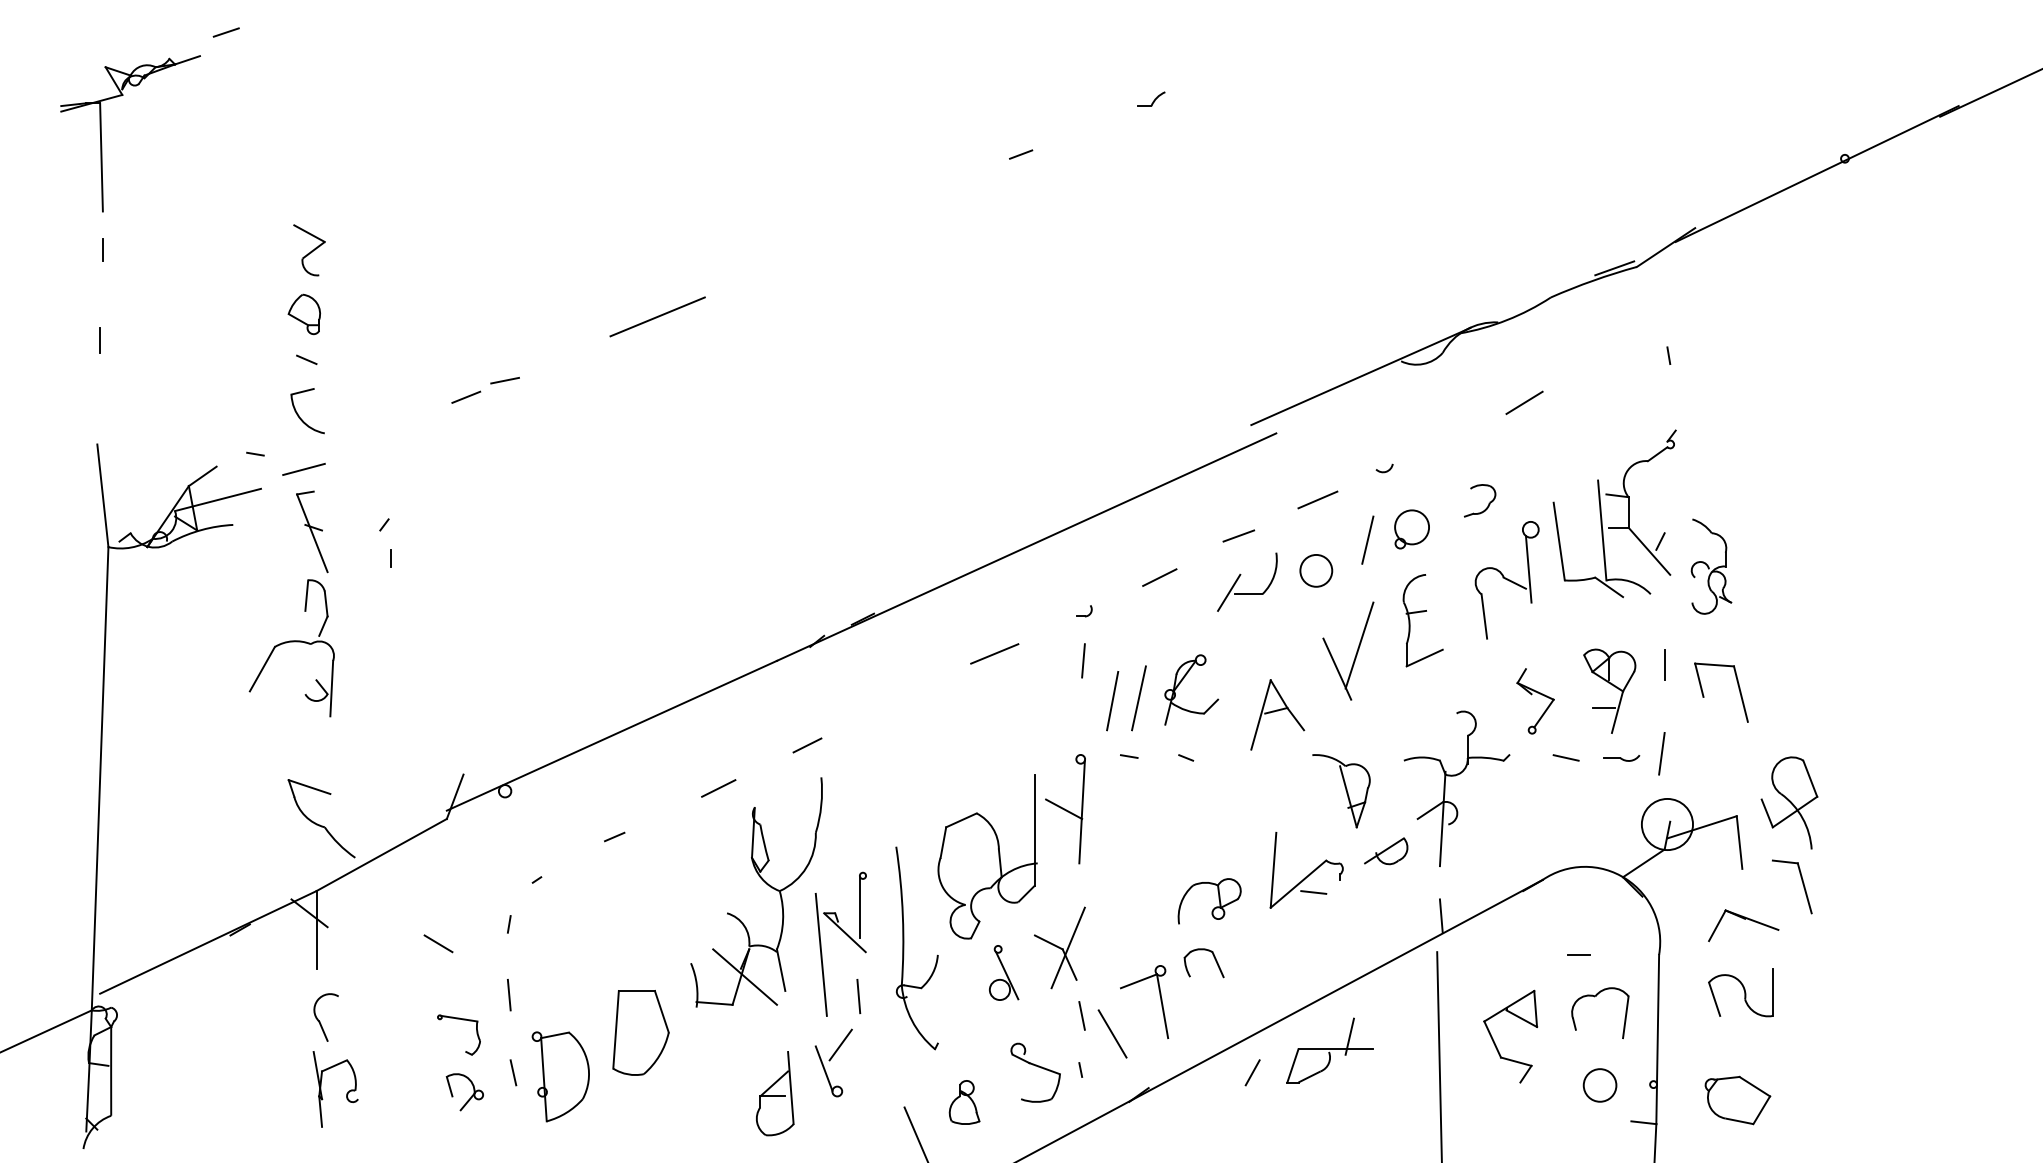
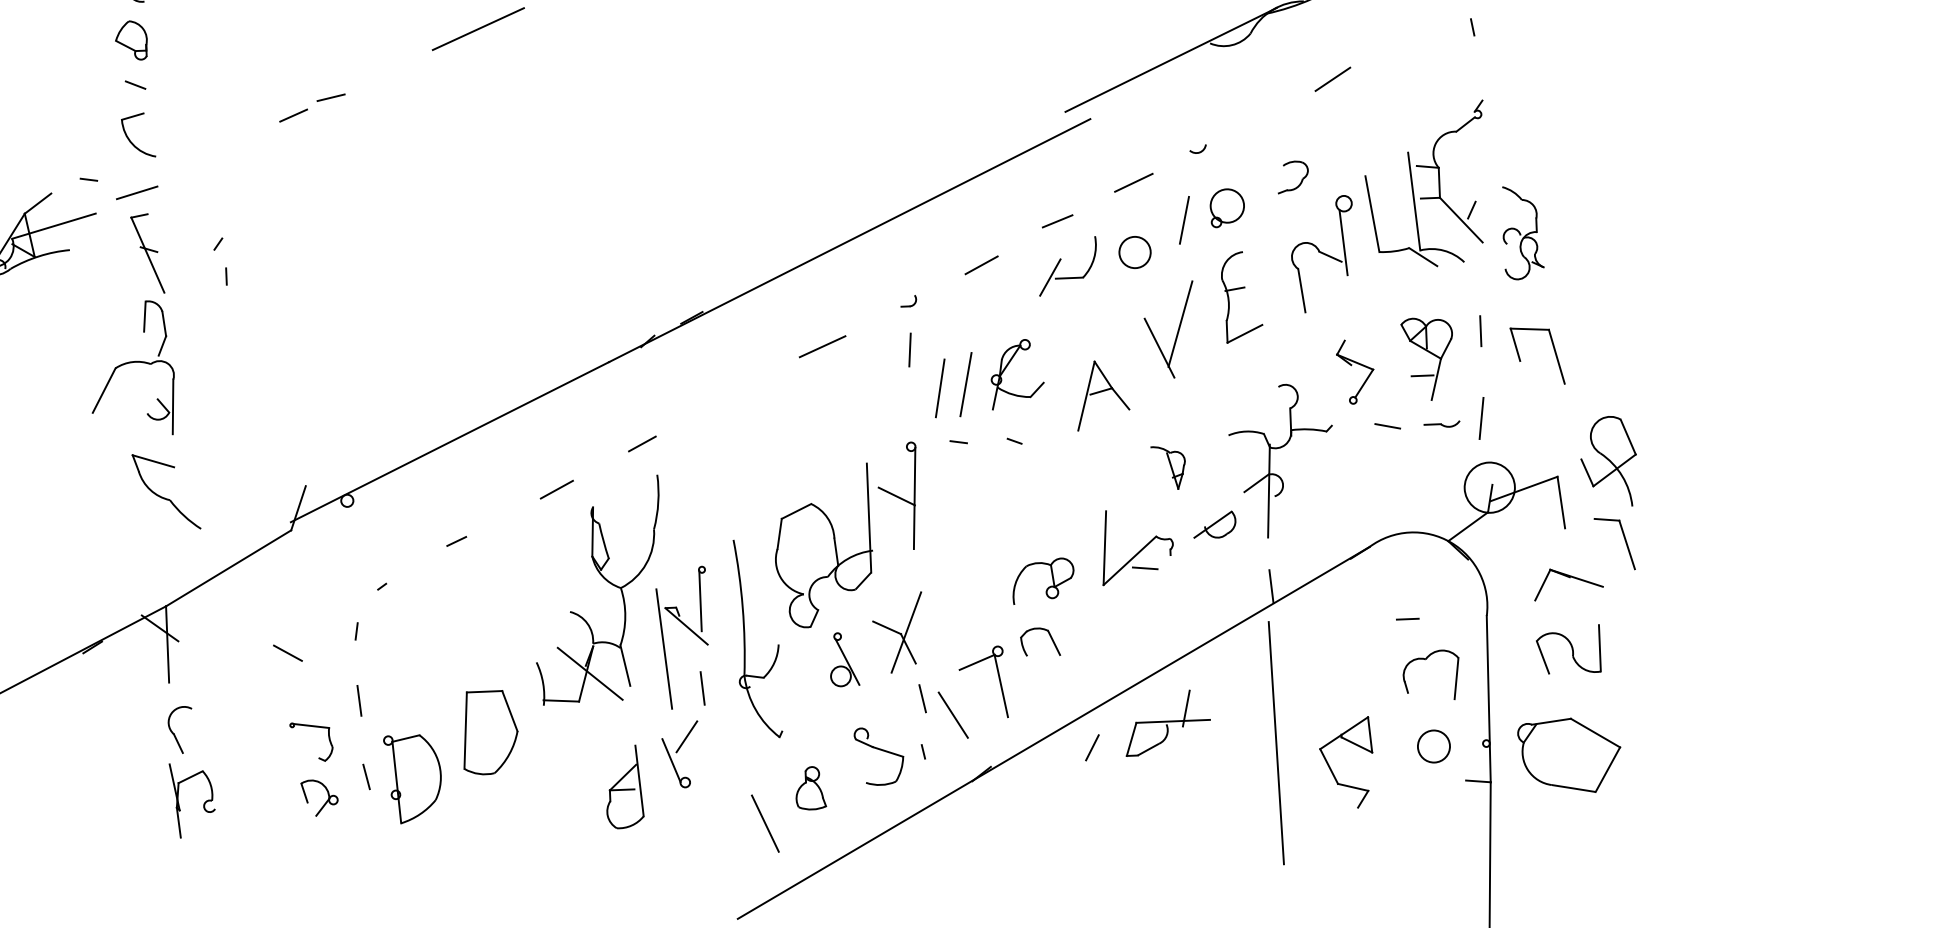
part: (1341, 791) -> (1168, 468), size x0.6
part: (320, 824) -> (165, 497), moved
part: (1495, 1042) -> (1332, 769), moved
part: (1737, 1100) -> (1569, 755), size x1.6

